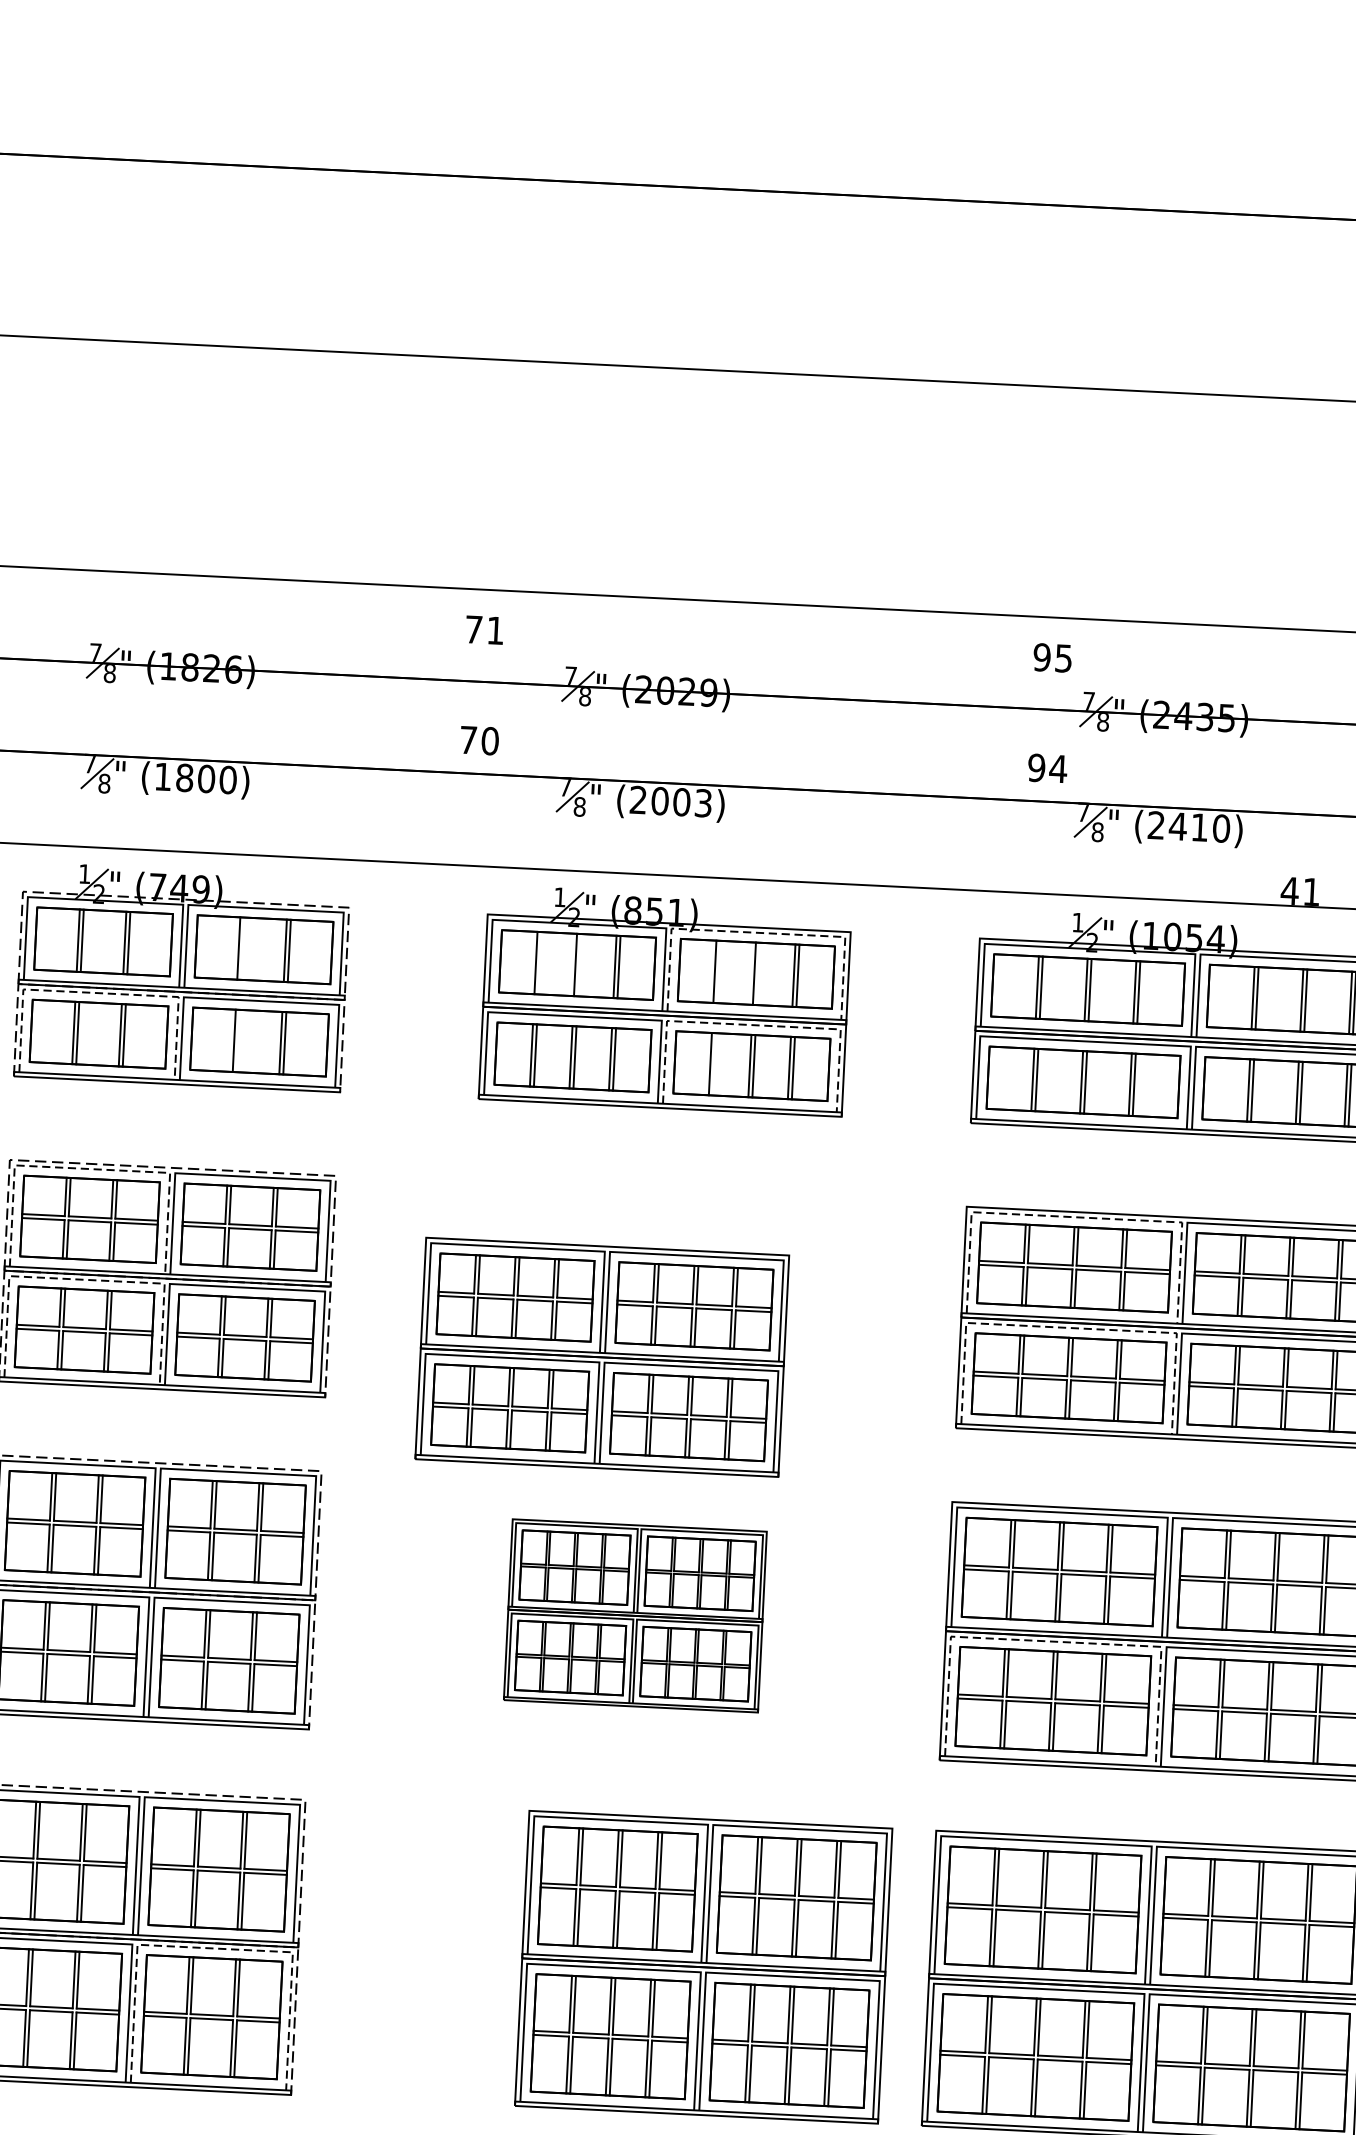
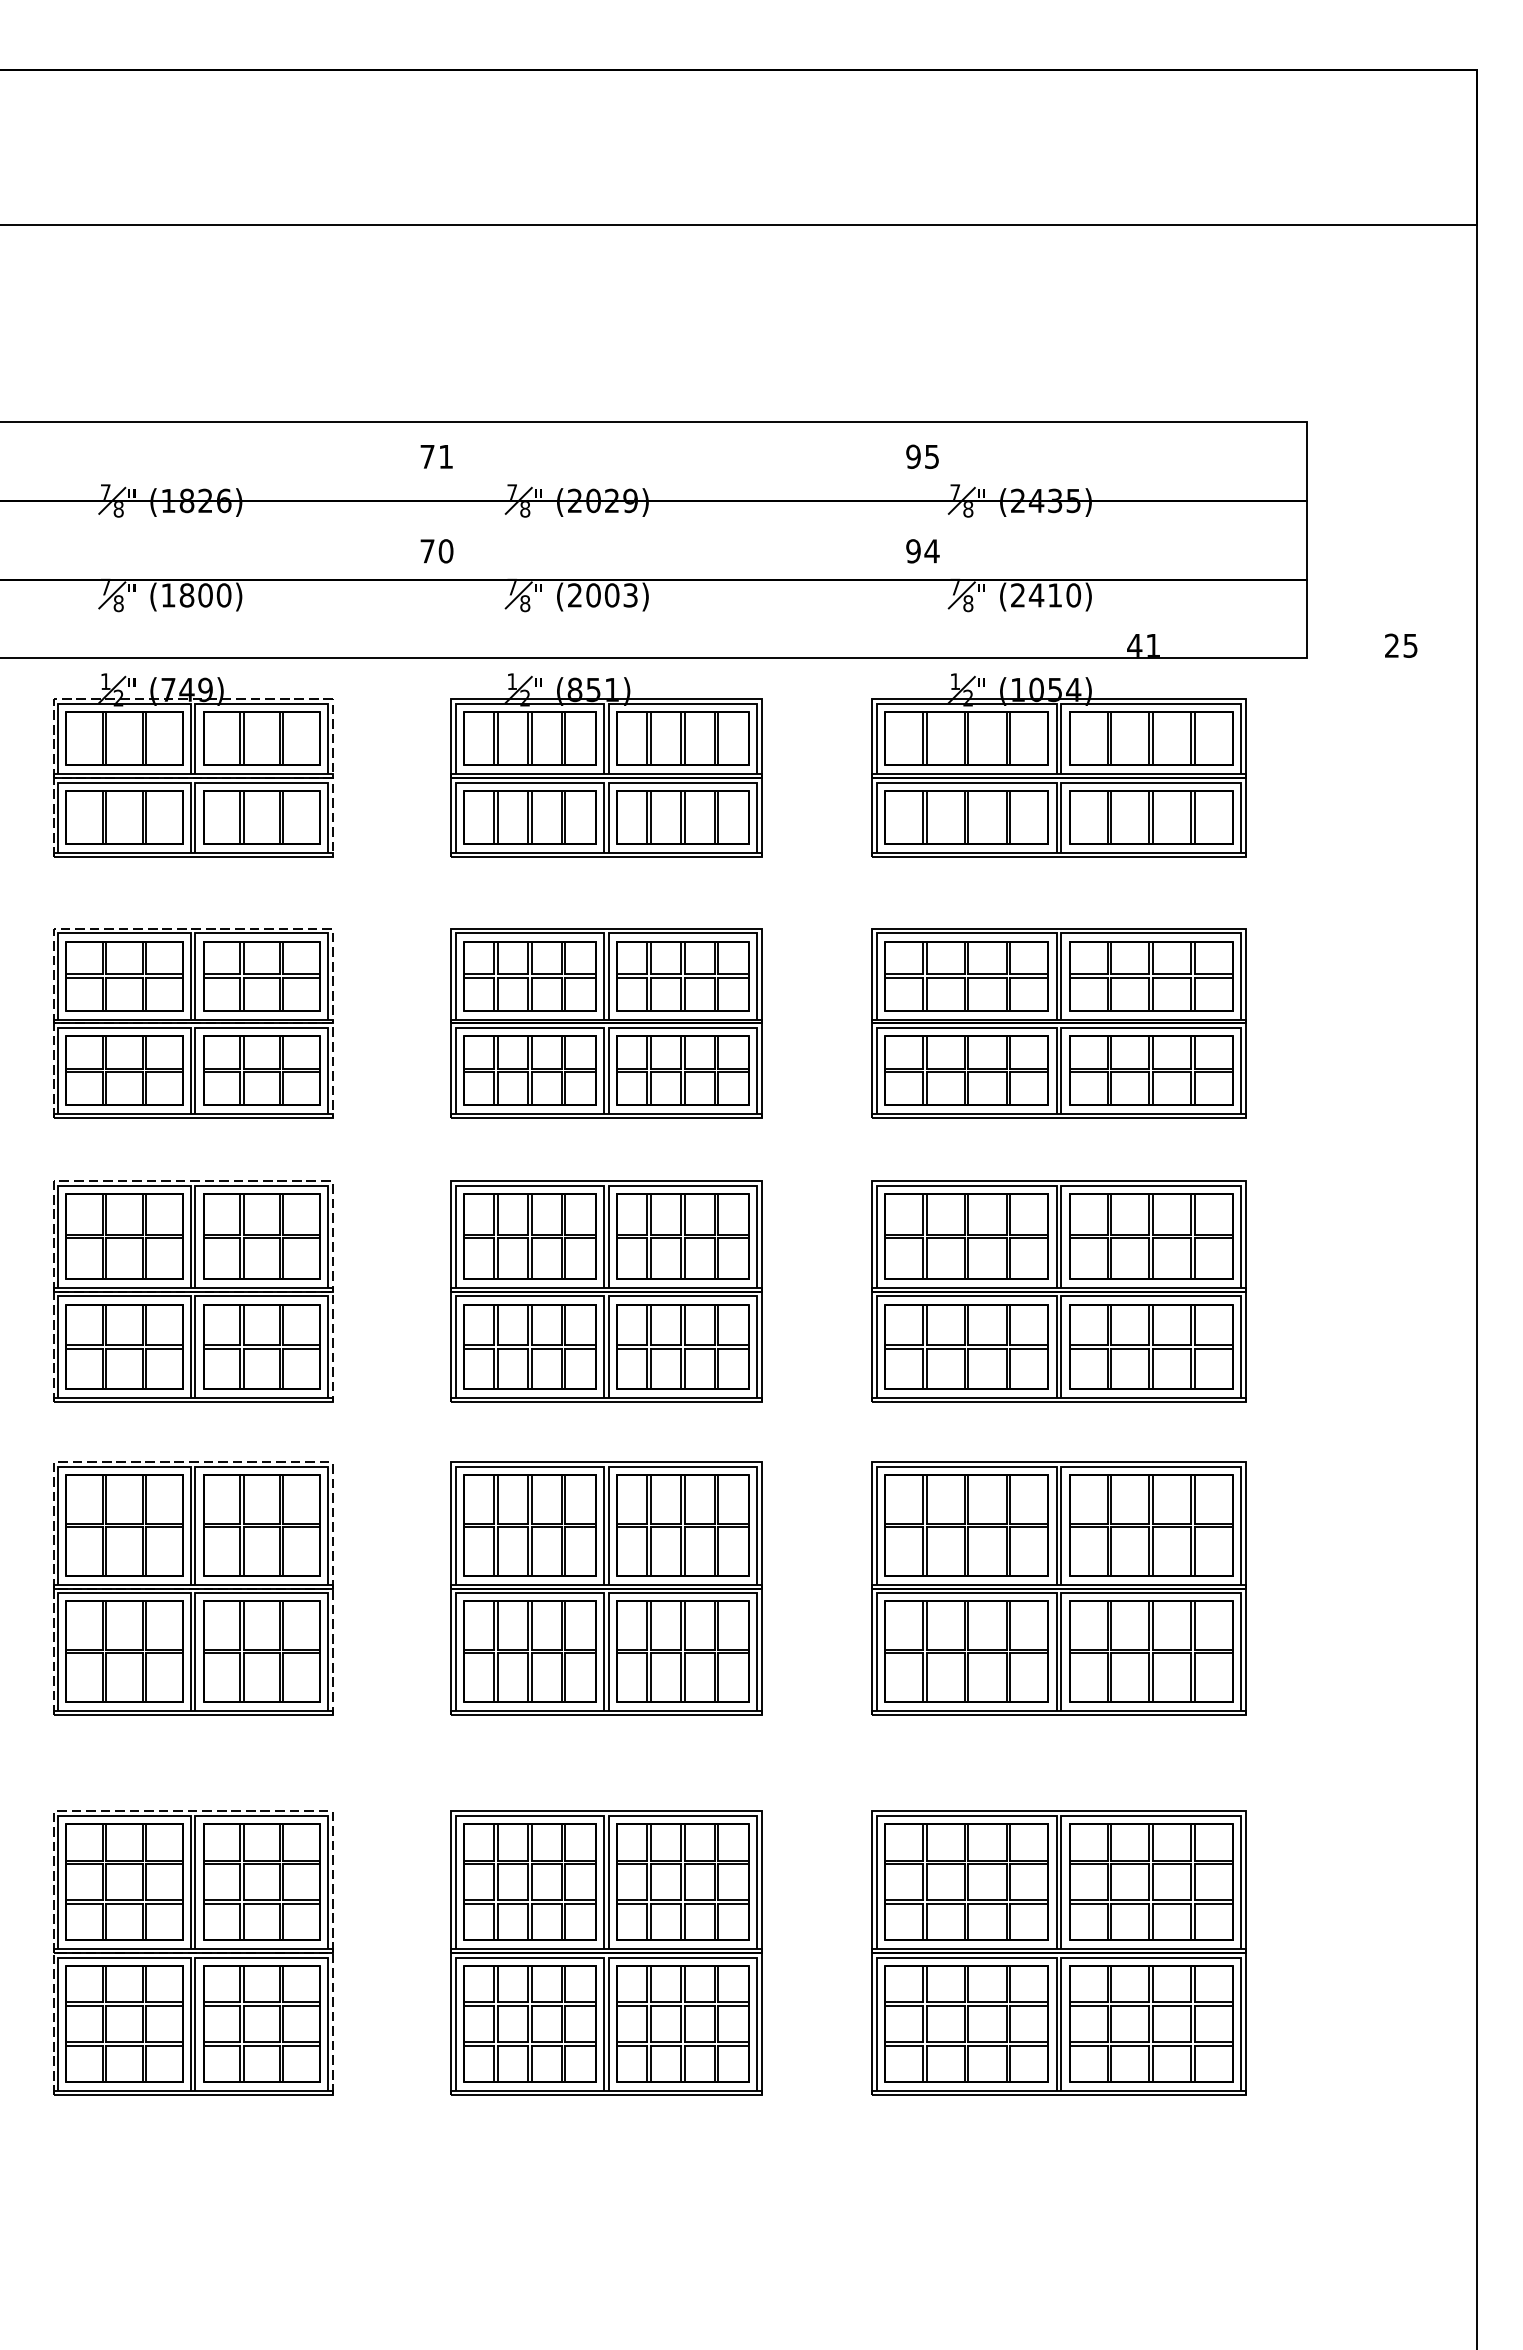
line: (759, 932) -> (683, 703), dashed -> solid
line: (242, 948) -> (243, 738), added
line: (539, 962) -> (497, 738), added
line: (579, 964) -> (531, 738), added
line: (718, 971) -> (650, 738), added
line: (758, 973) -> (684, 738), added
line: (102, 993) -> (125, 782), dashed -> solid
line: (754, 1025) -> (683, 782), dashed -> solid
line: (238, 1040) -> (243, 817), added
line: (713, 1064) -> (650, 817), added
line: (93, 1169) -> (125, 933), dashed -> solid
line: (1077, 1217) -> (967, 933), dashed -> solid
line: (88, 1279) -> (125, 1027), dashed -> solid
line: (1072, 1327) -> (967, 1027), dashed -> solid
part: (602, 1357) -> (606, 1023), moved
part: (635, 1615) -> (606, 1291), size x1.43
line: (1057, 1642) -> (967, 1296), dashed -> solid
line: (216, 1949) -> (262, 1593), dashed -> solid
part: (703, 1967) -> (606, 1588), moved

